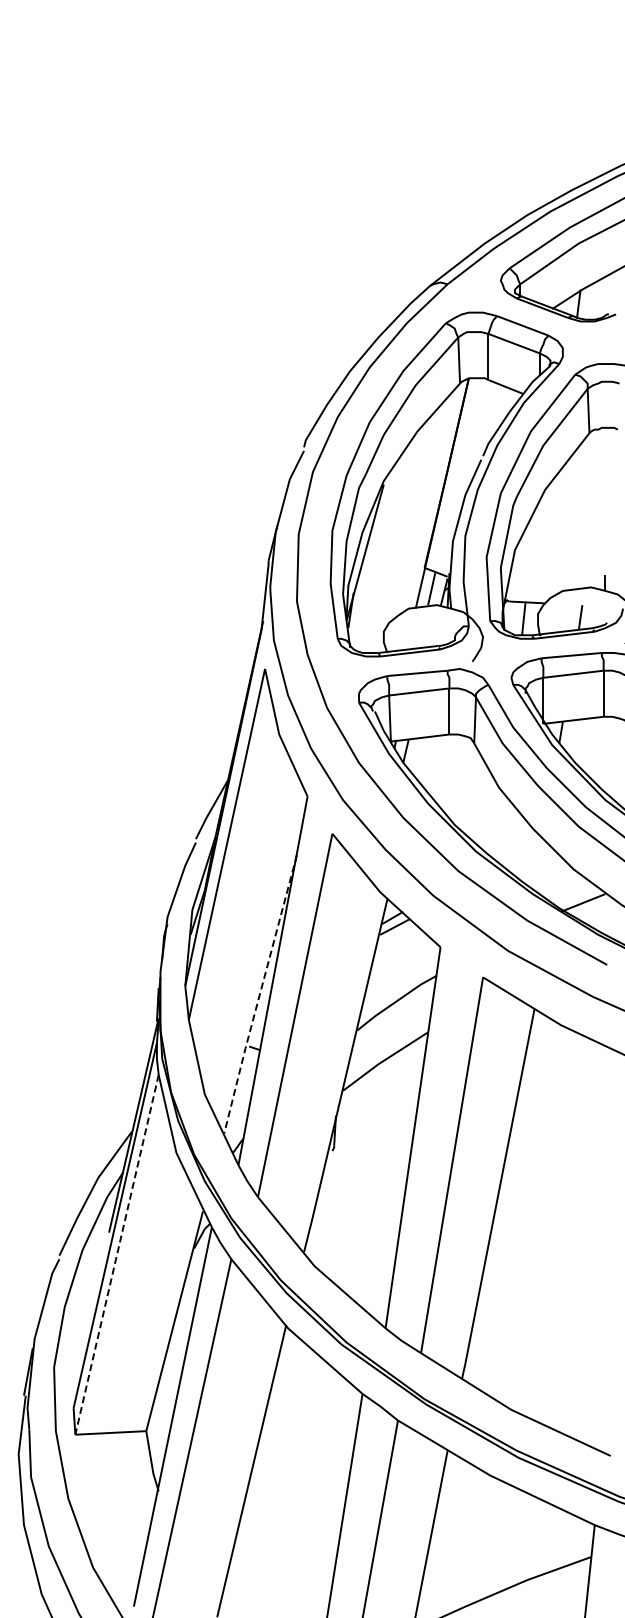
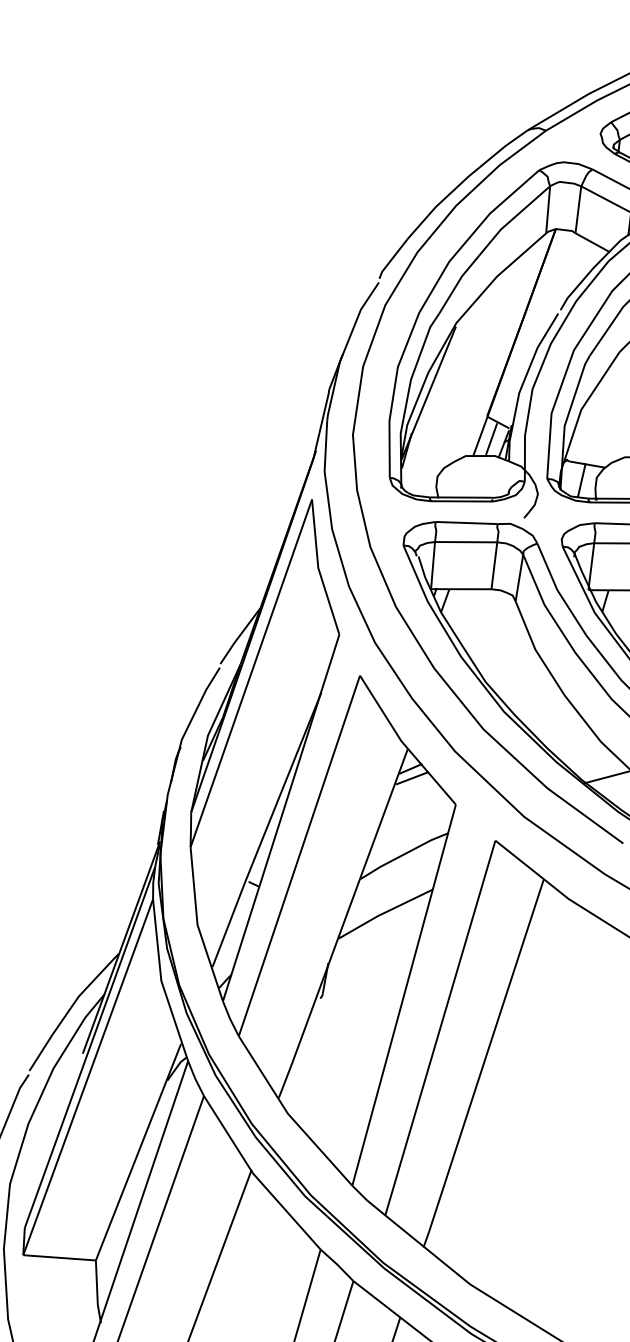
line: (259, 995) -> (265, 831), dashed -> solid
line: (117, 1254) -> (88, 1077), dashed -> solid

